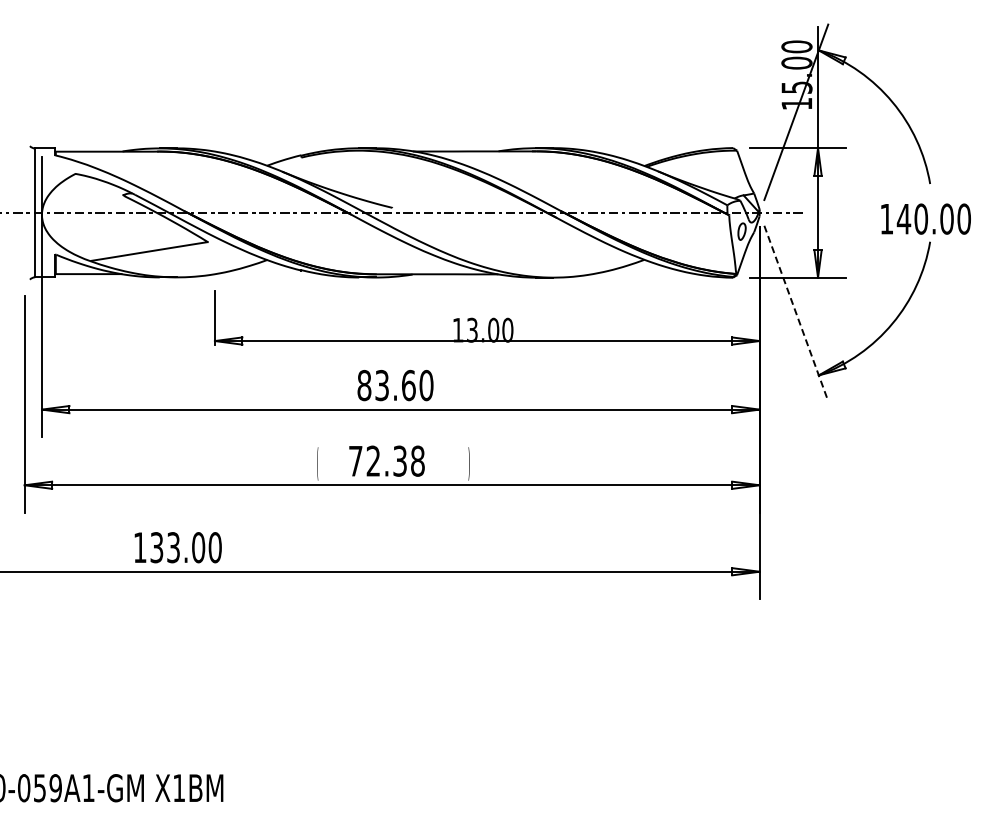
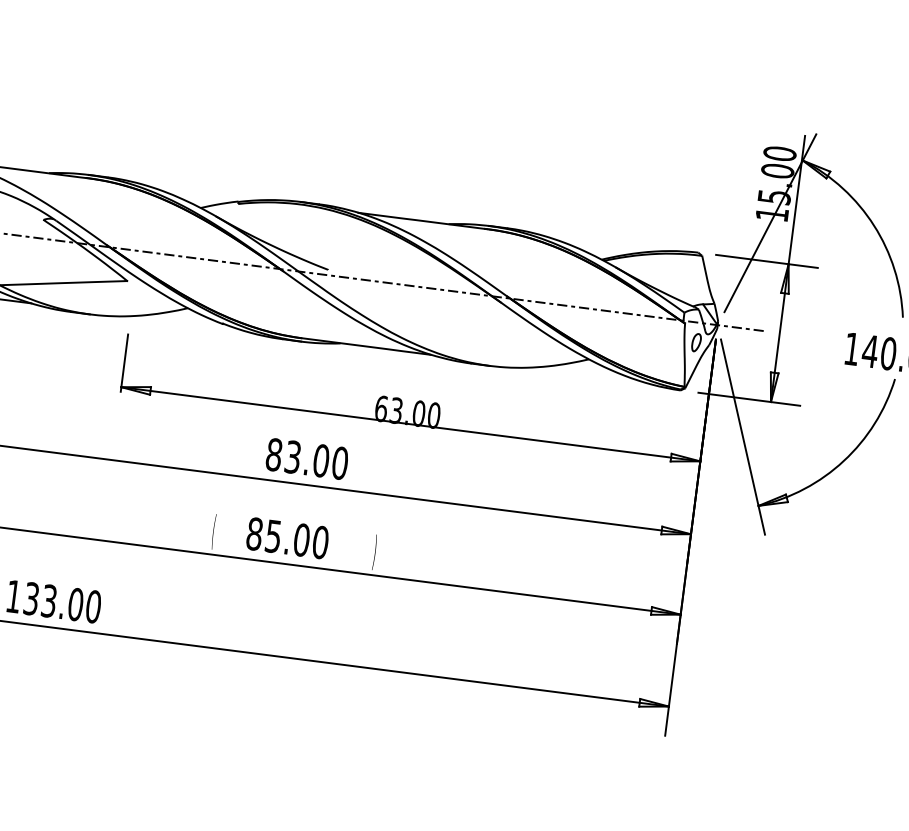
line: (796, 313) -> (743, 437), dashed -> solid
text: (457, 329) -> (380, 407), 13.00 -> 63.00
text: (408, 384) -> (321, 459), 83.60 -> 83.00
text: (386, 460) -> (287, 537), 72.38 -> 85.00

